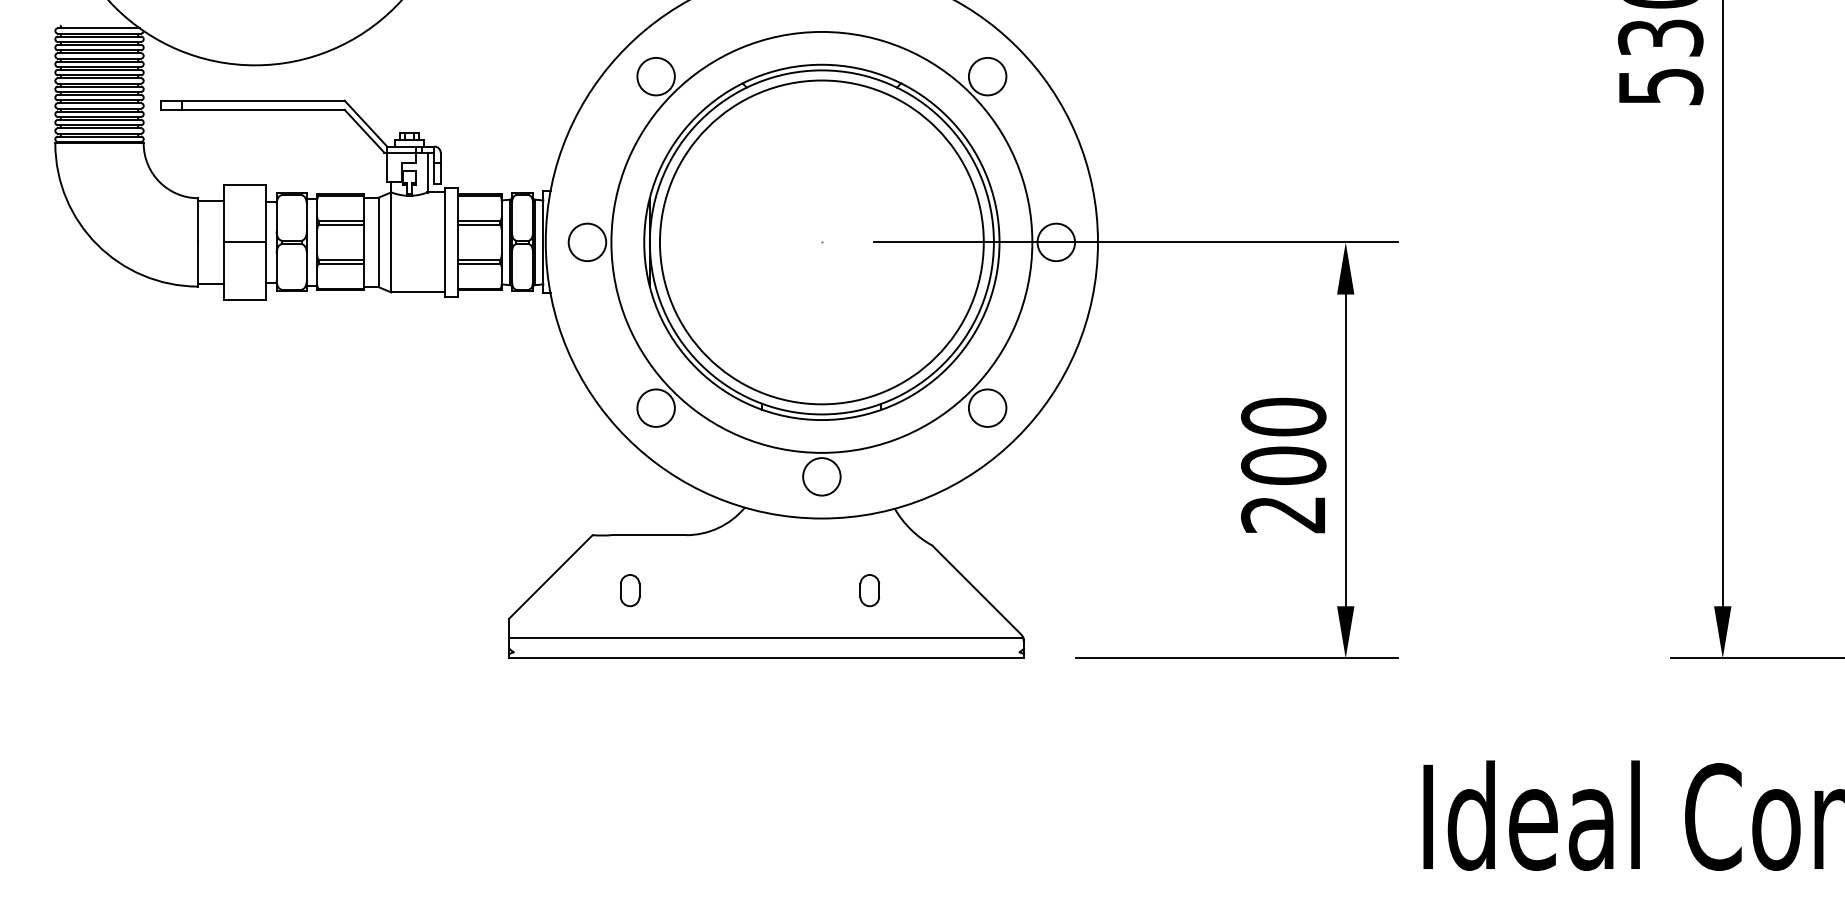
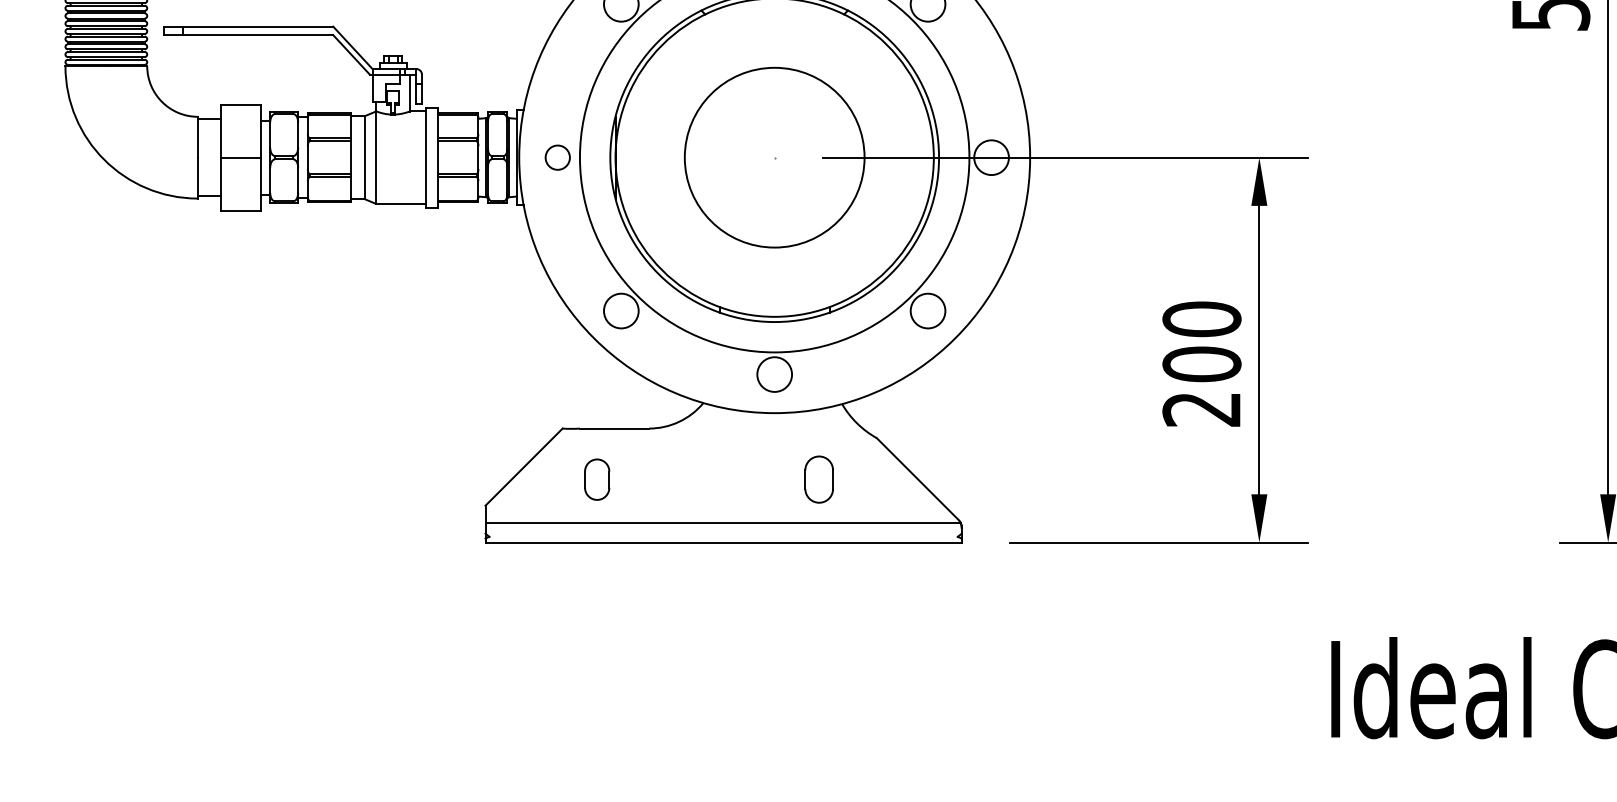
circle: (587, 242) -> (557, 157), size x0.7
circle: (821, 242) -> (774, 157), size x0.6
part: (630, 590) -> (597, 479), size x1.4
part: (869, 590) -> (818, 479), size x1.6

